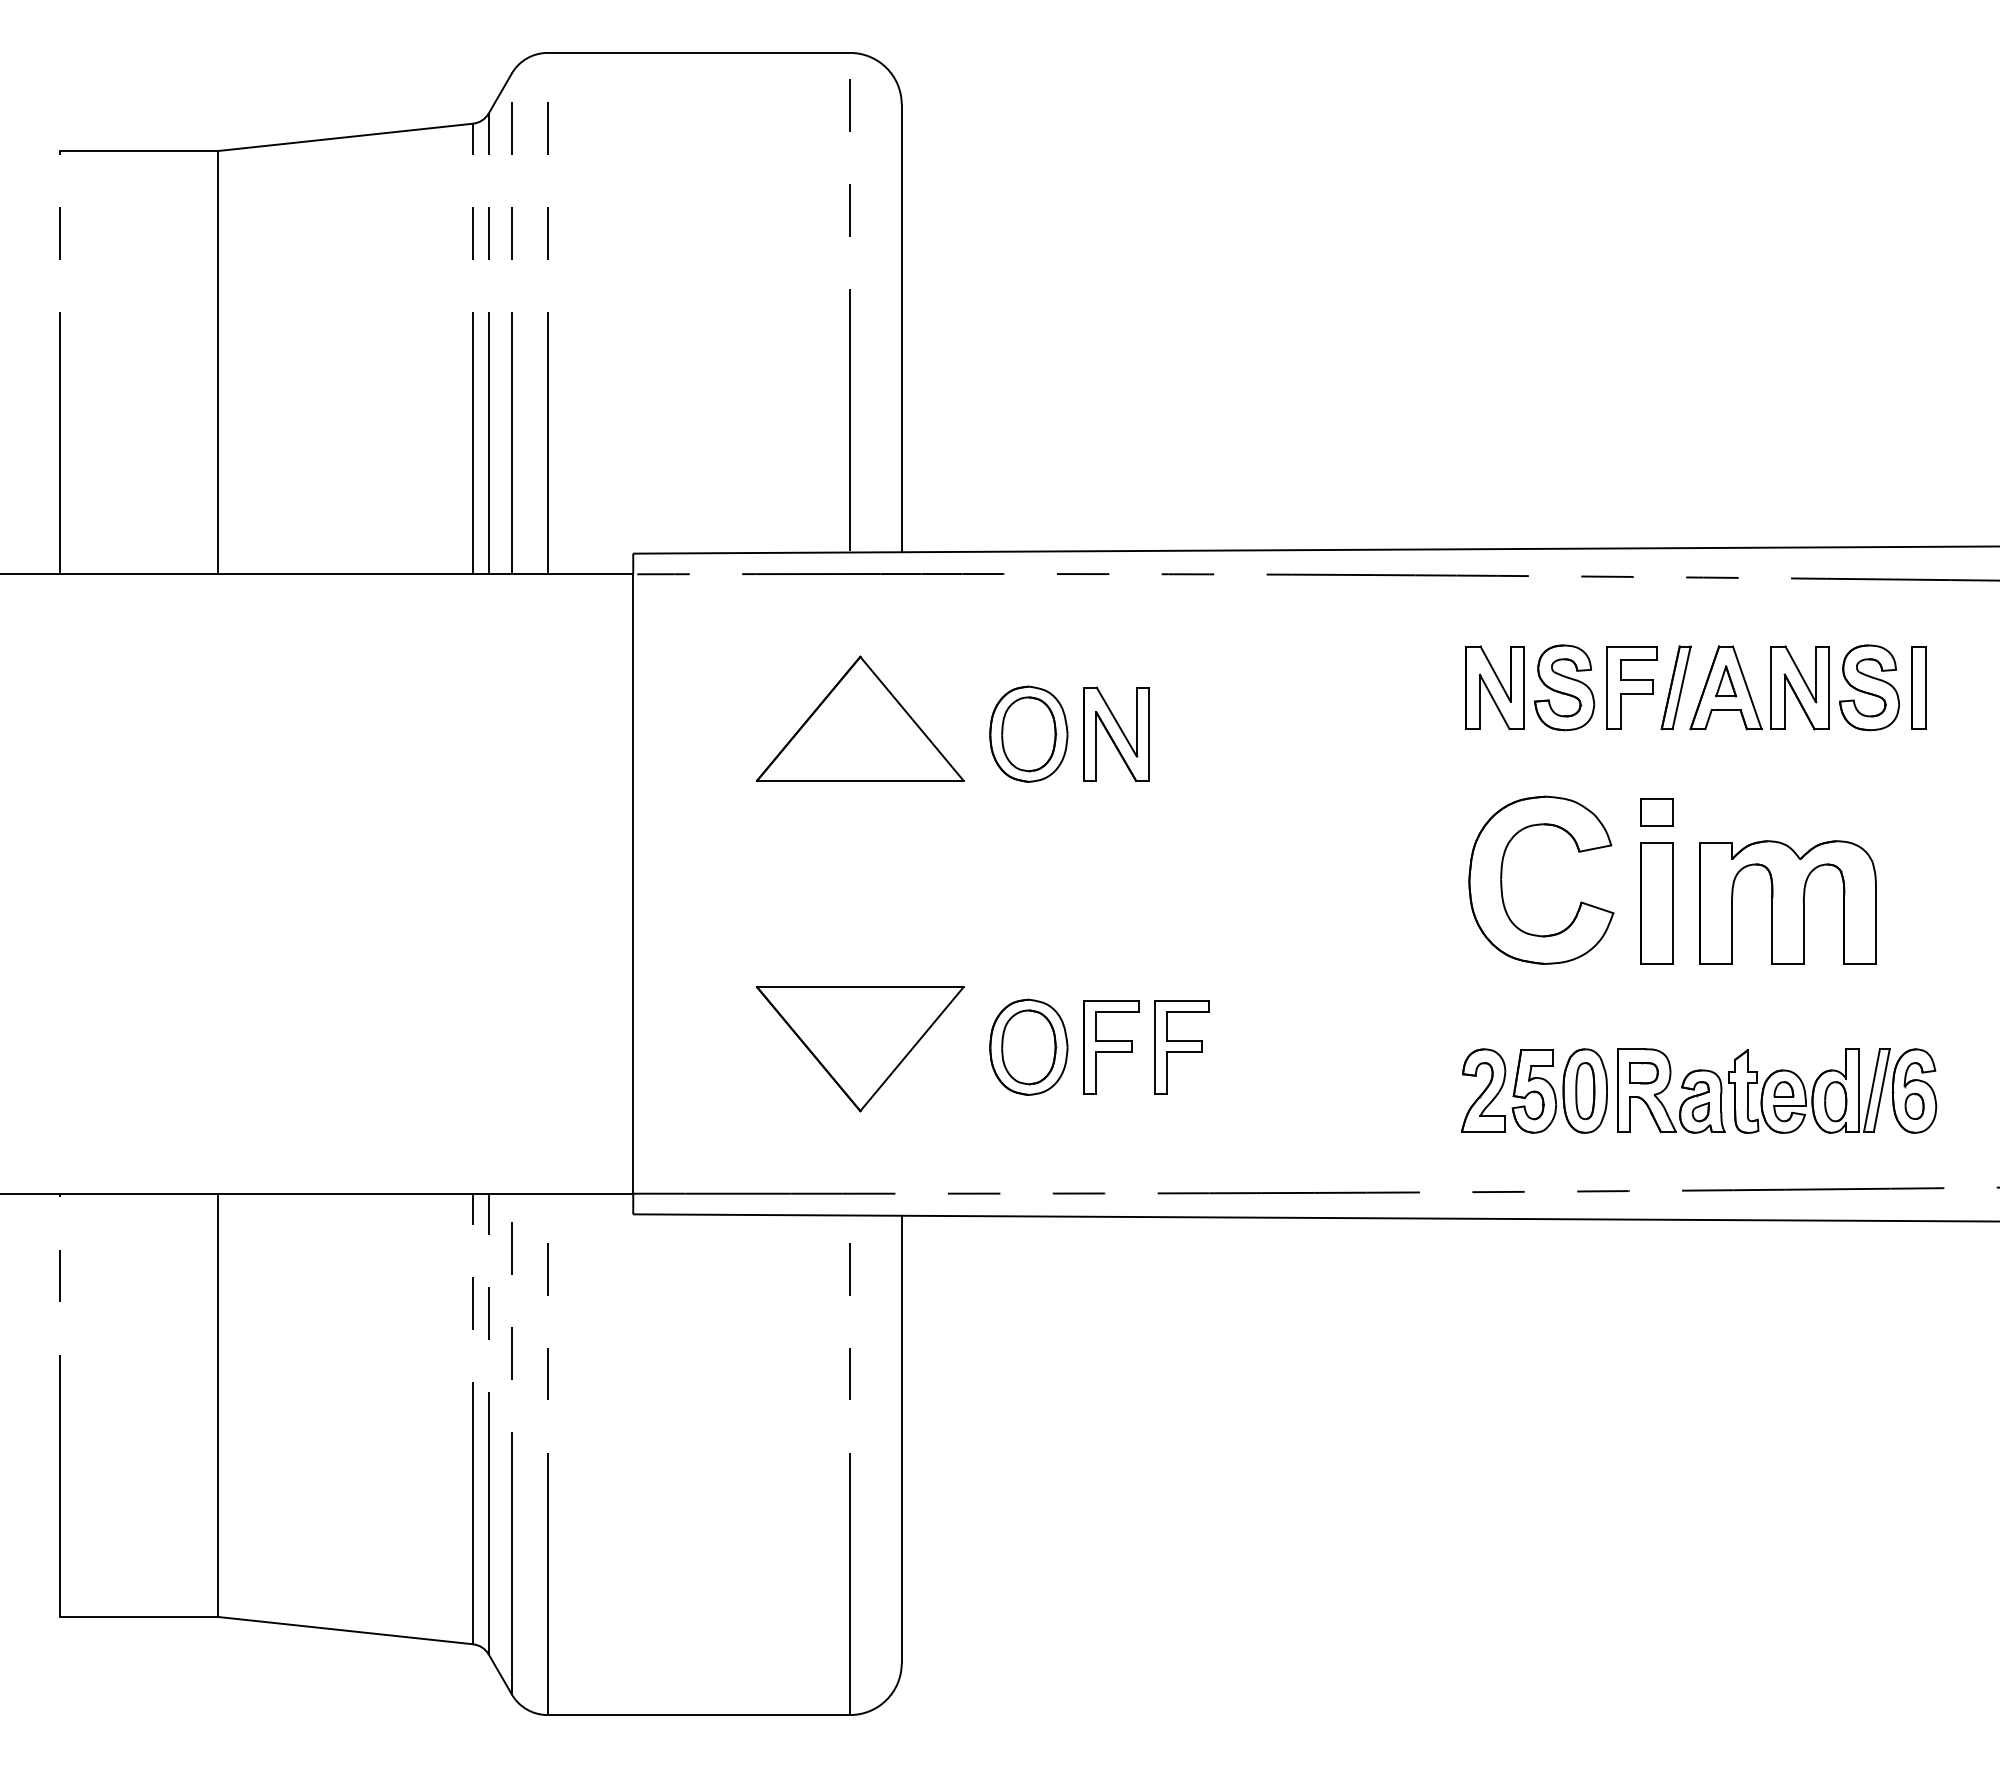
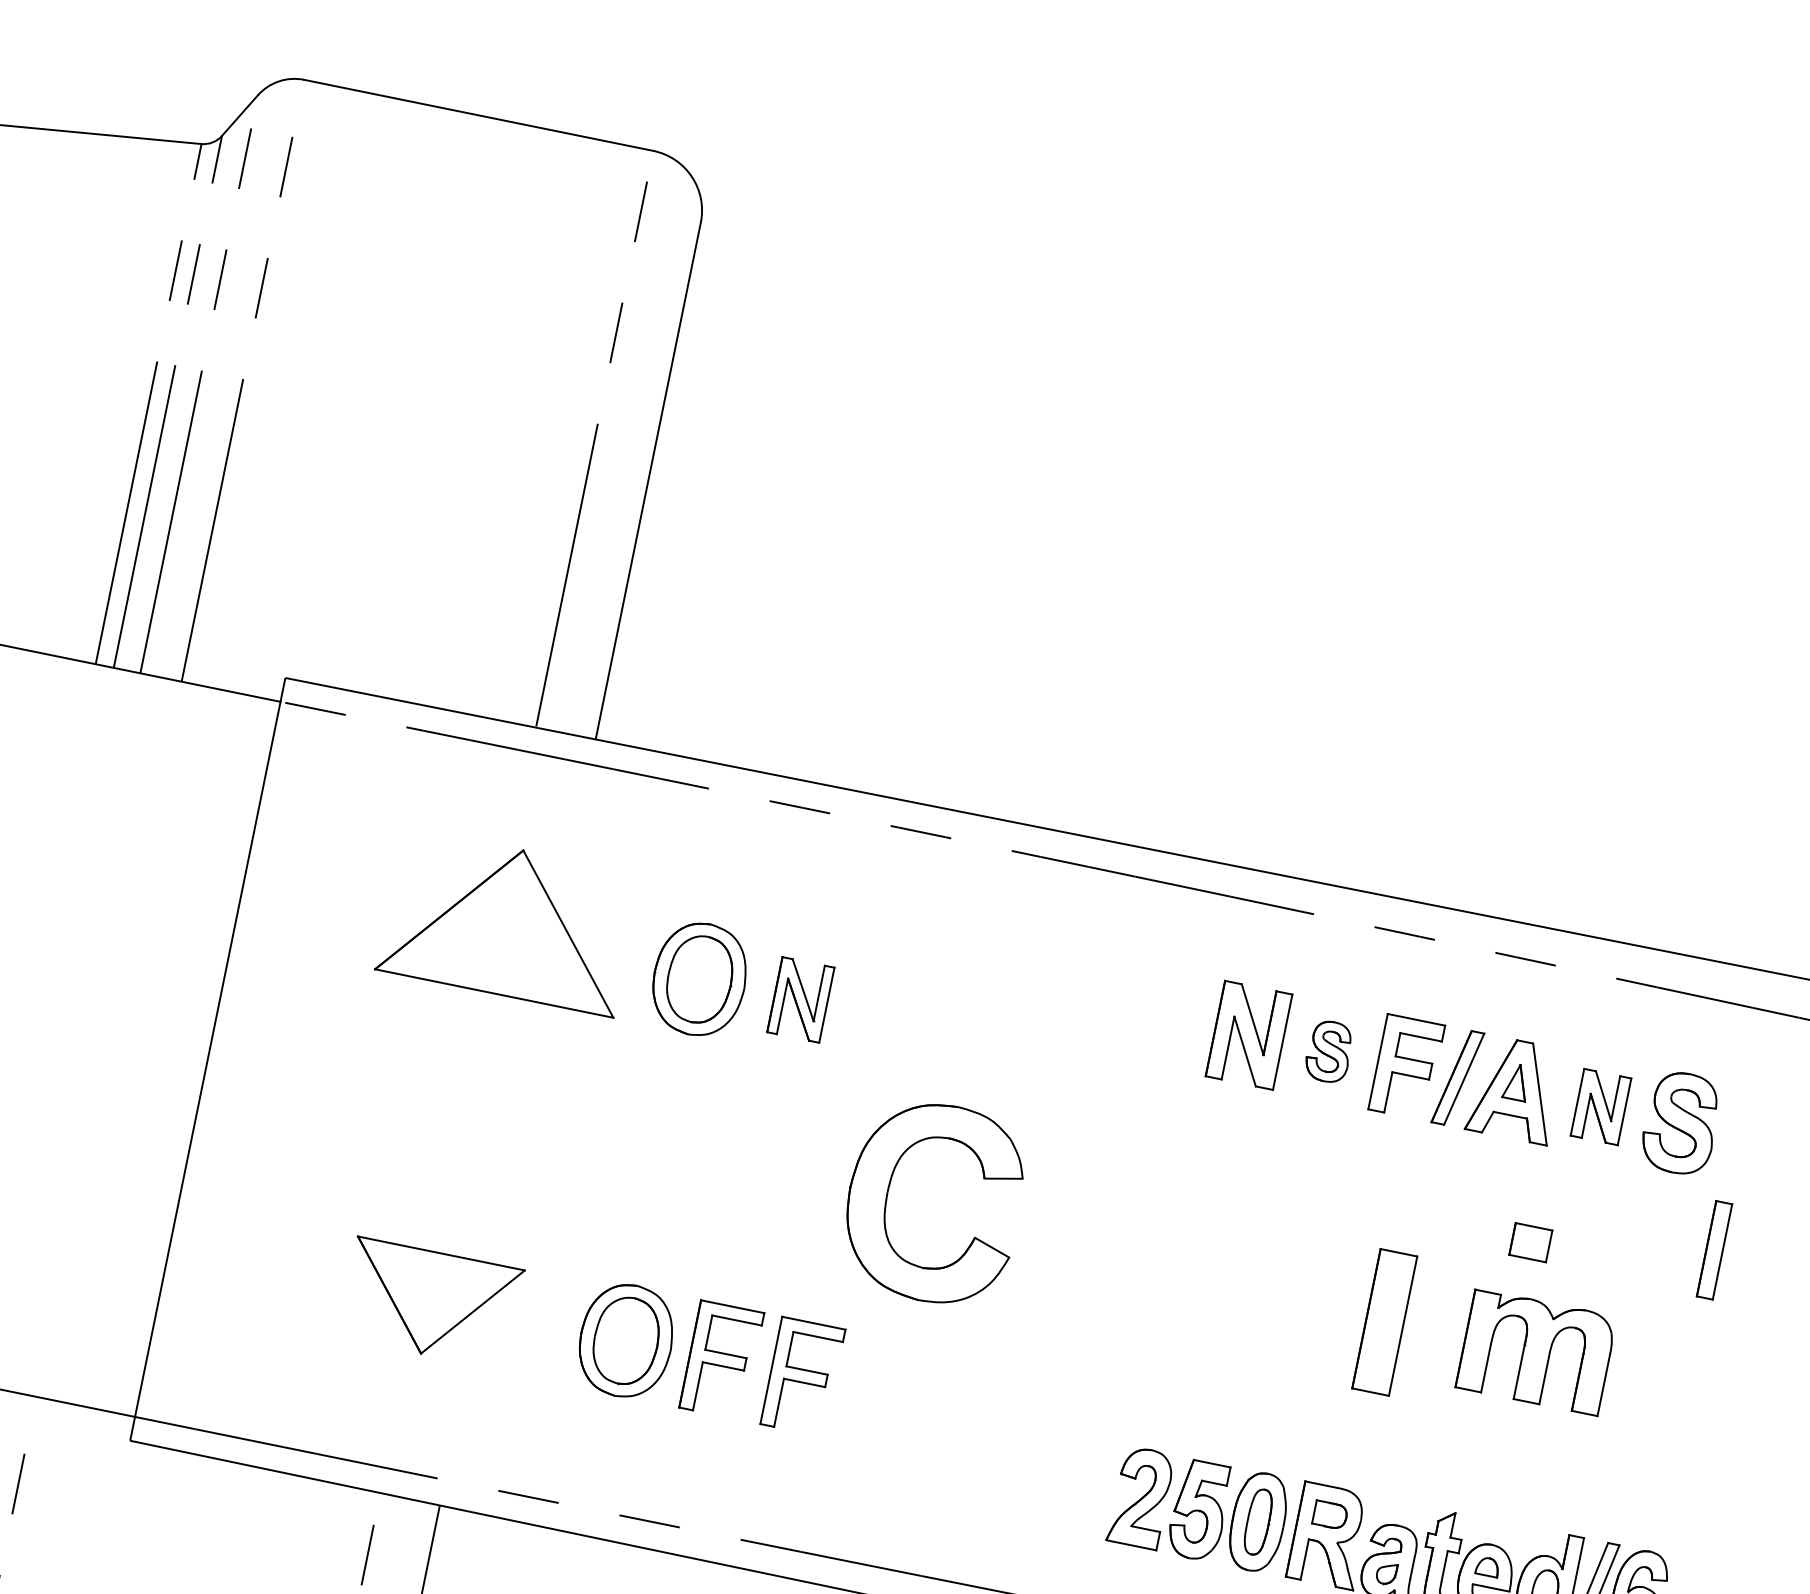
part: (1564, 687) -> (1329, 1051), size x0.6
part: (1799, 687) -> (1600, 1106), size x0.7
part: (1918, 687) -> (1714, 1249), moved
part: (1116, 733) -> (801, 999), size x0.7
part: (1656, 812) -> (1530, 1242), moved
part: (1502, 878) -> (889, 1191), moved
part: (1787, 902) -> (1535, 1351), size x0.7
part: (860, 1049) -> (431, 1303), size x0.7

